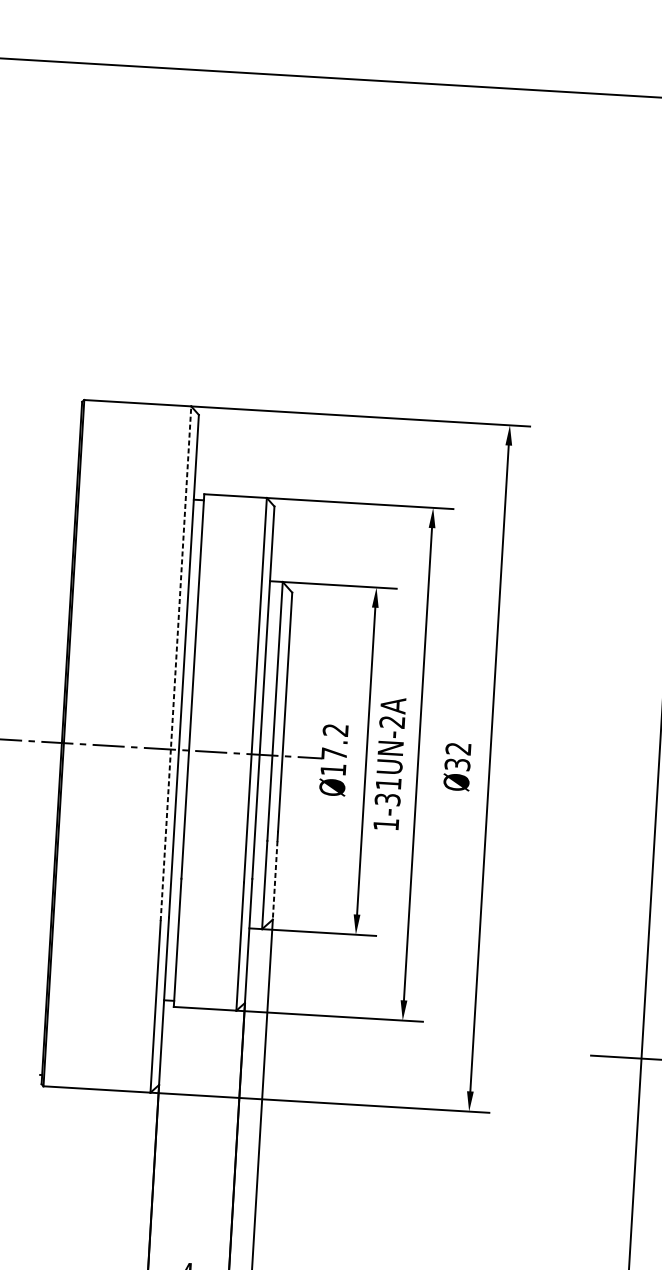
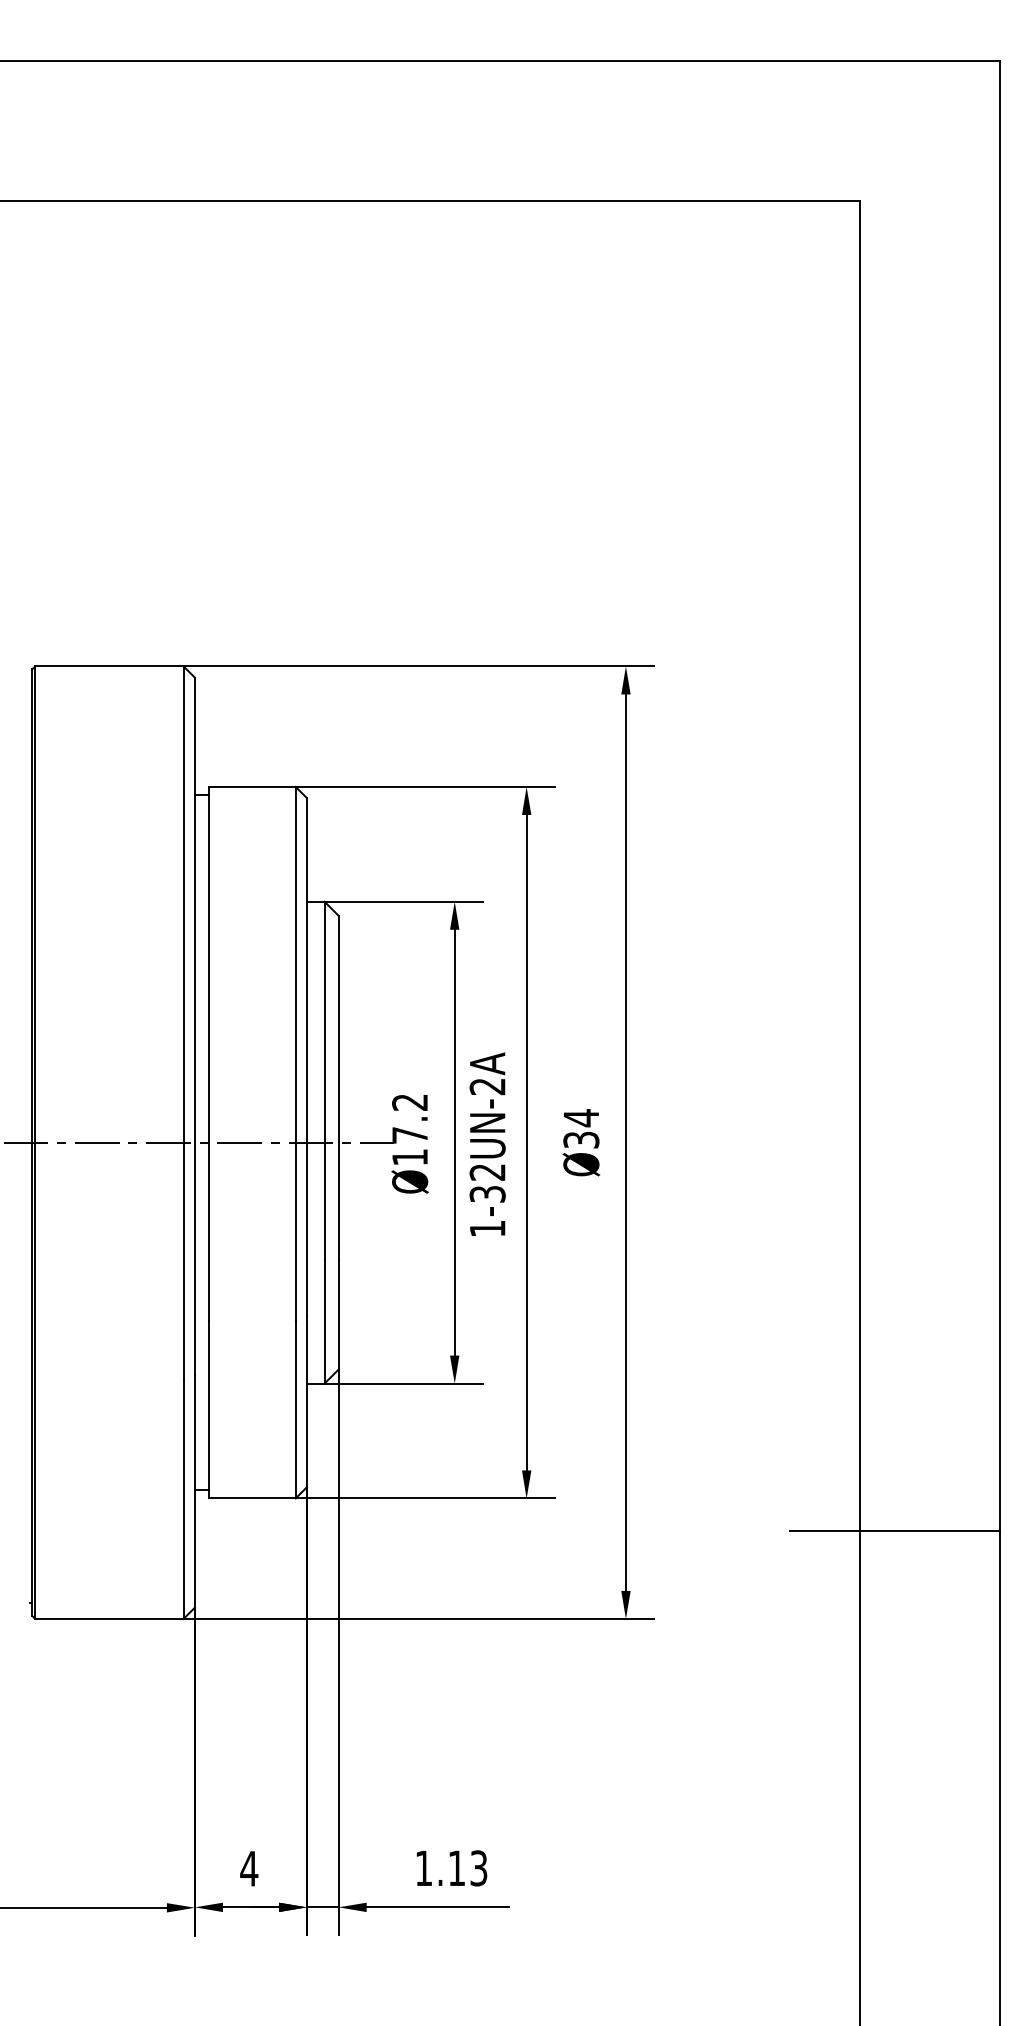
line: (175, 663) -> (183, 1023), dashed -> solid
text: (457, 749) -> (580, 1118), Ø32 -> Ø34
text: (388, 784) -> (487, 1172), 1-31UN-2A -> 1-32UN-2A
line: (275, 880) -> (338, 1315), dashed -> solid

